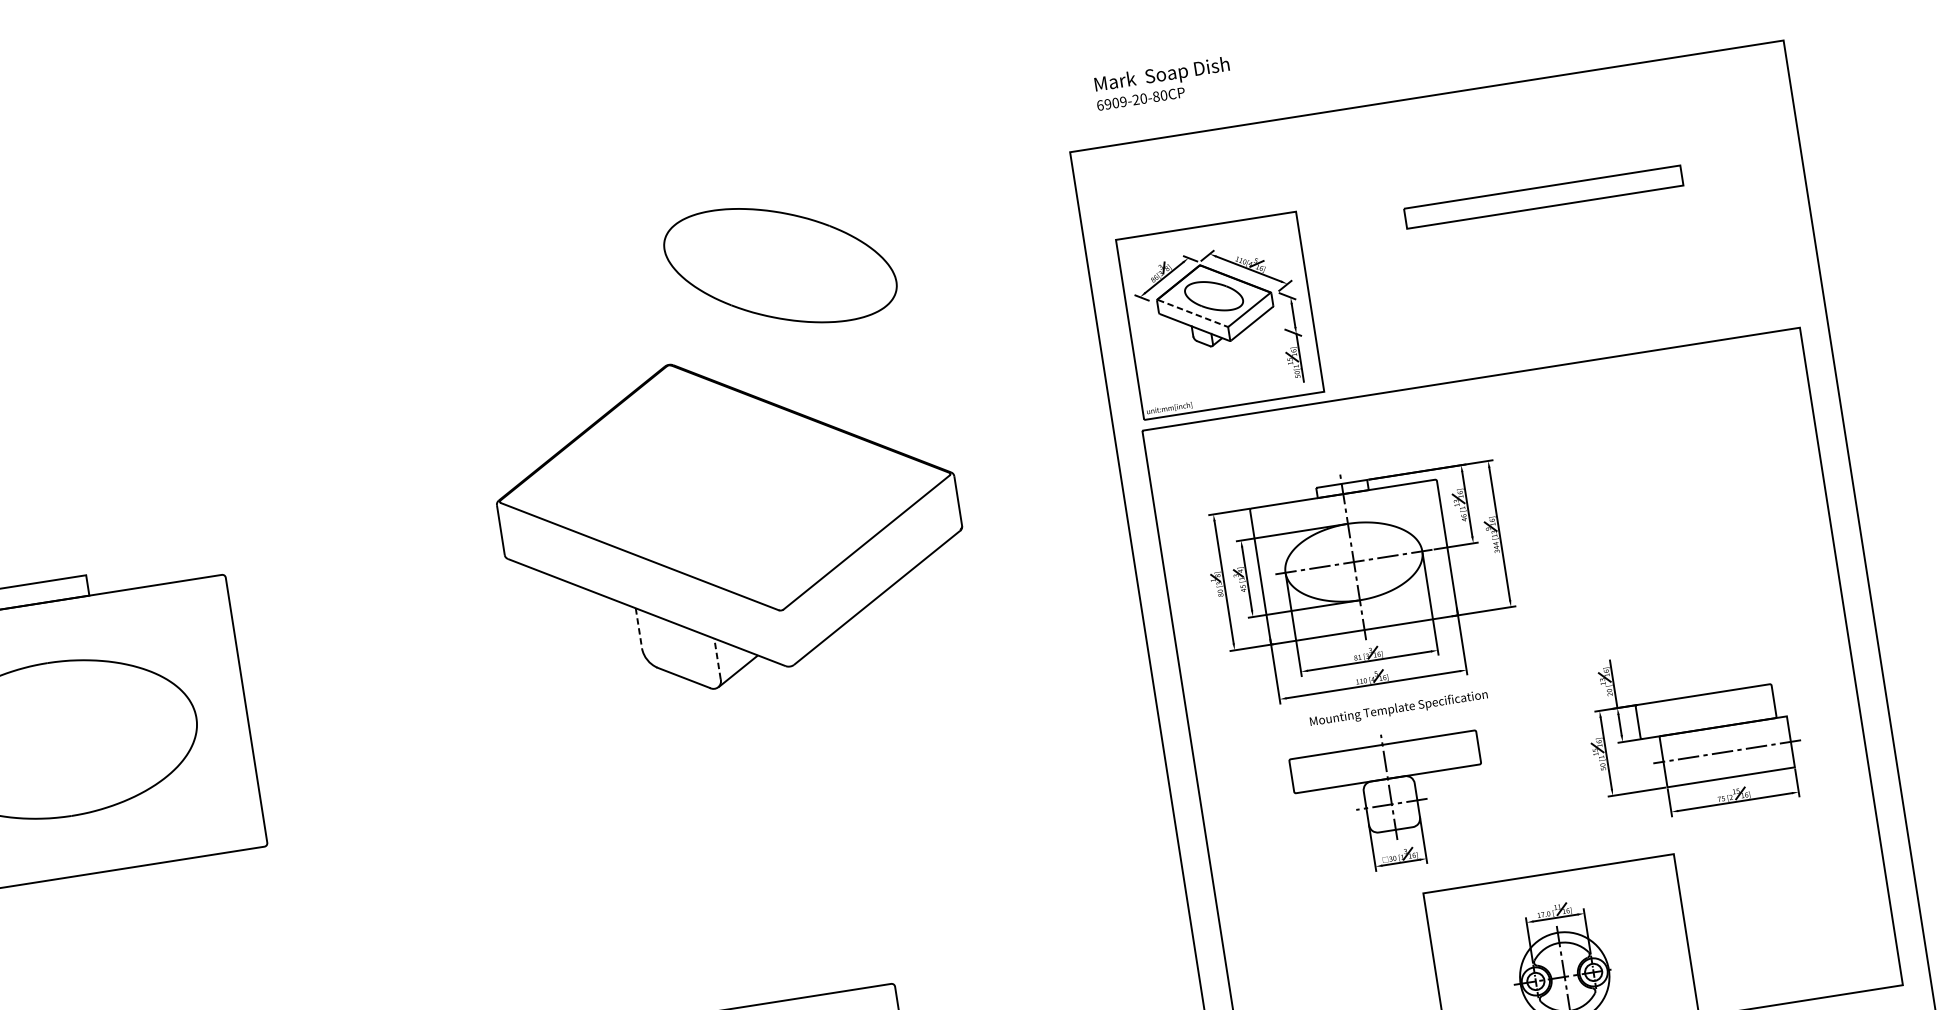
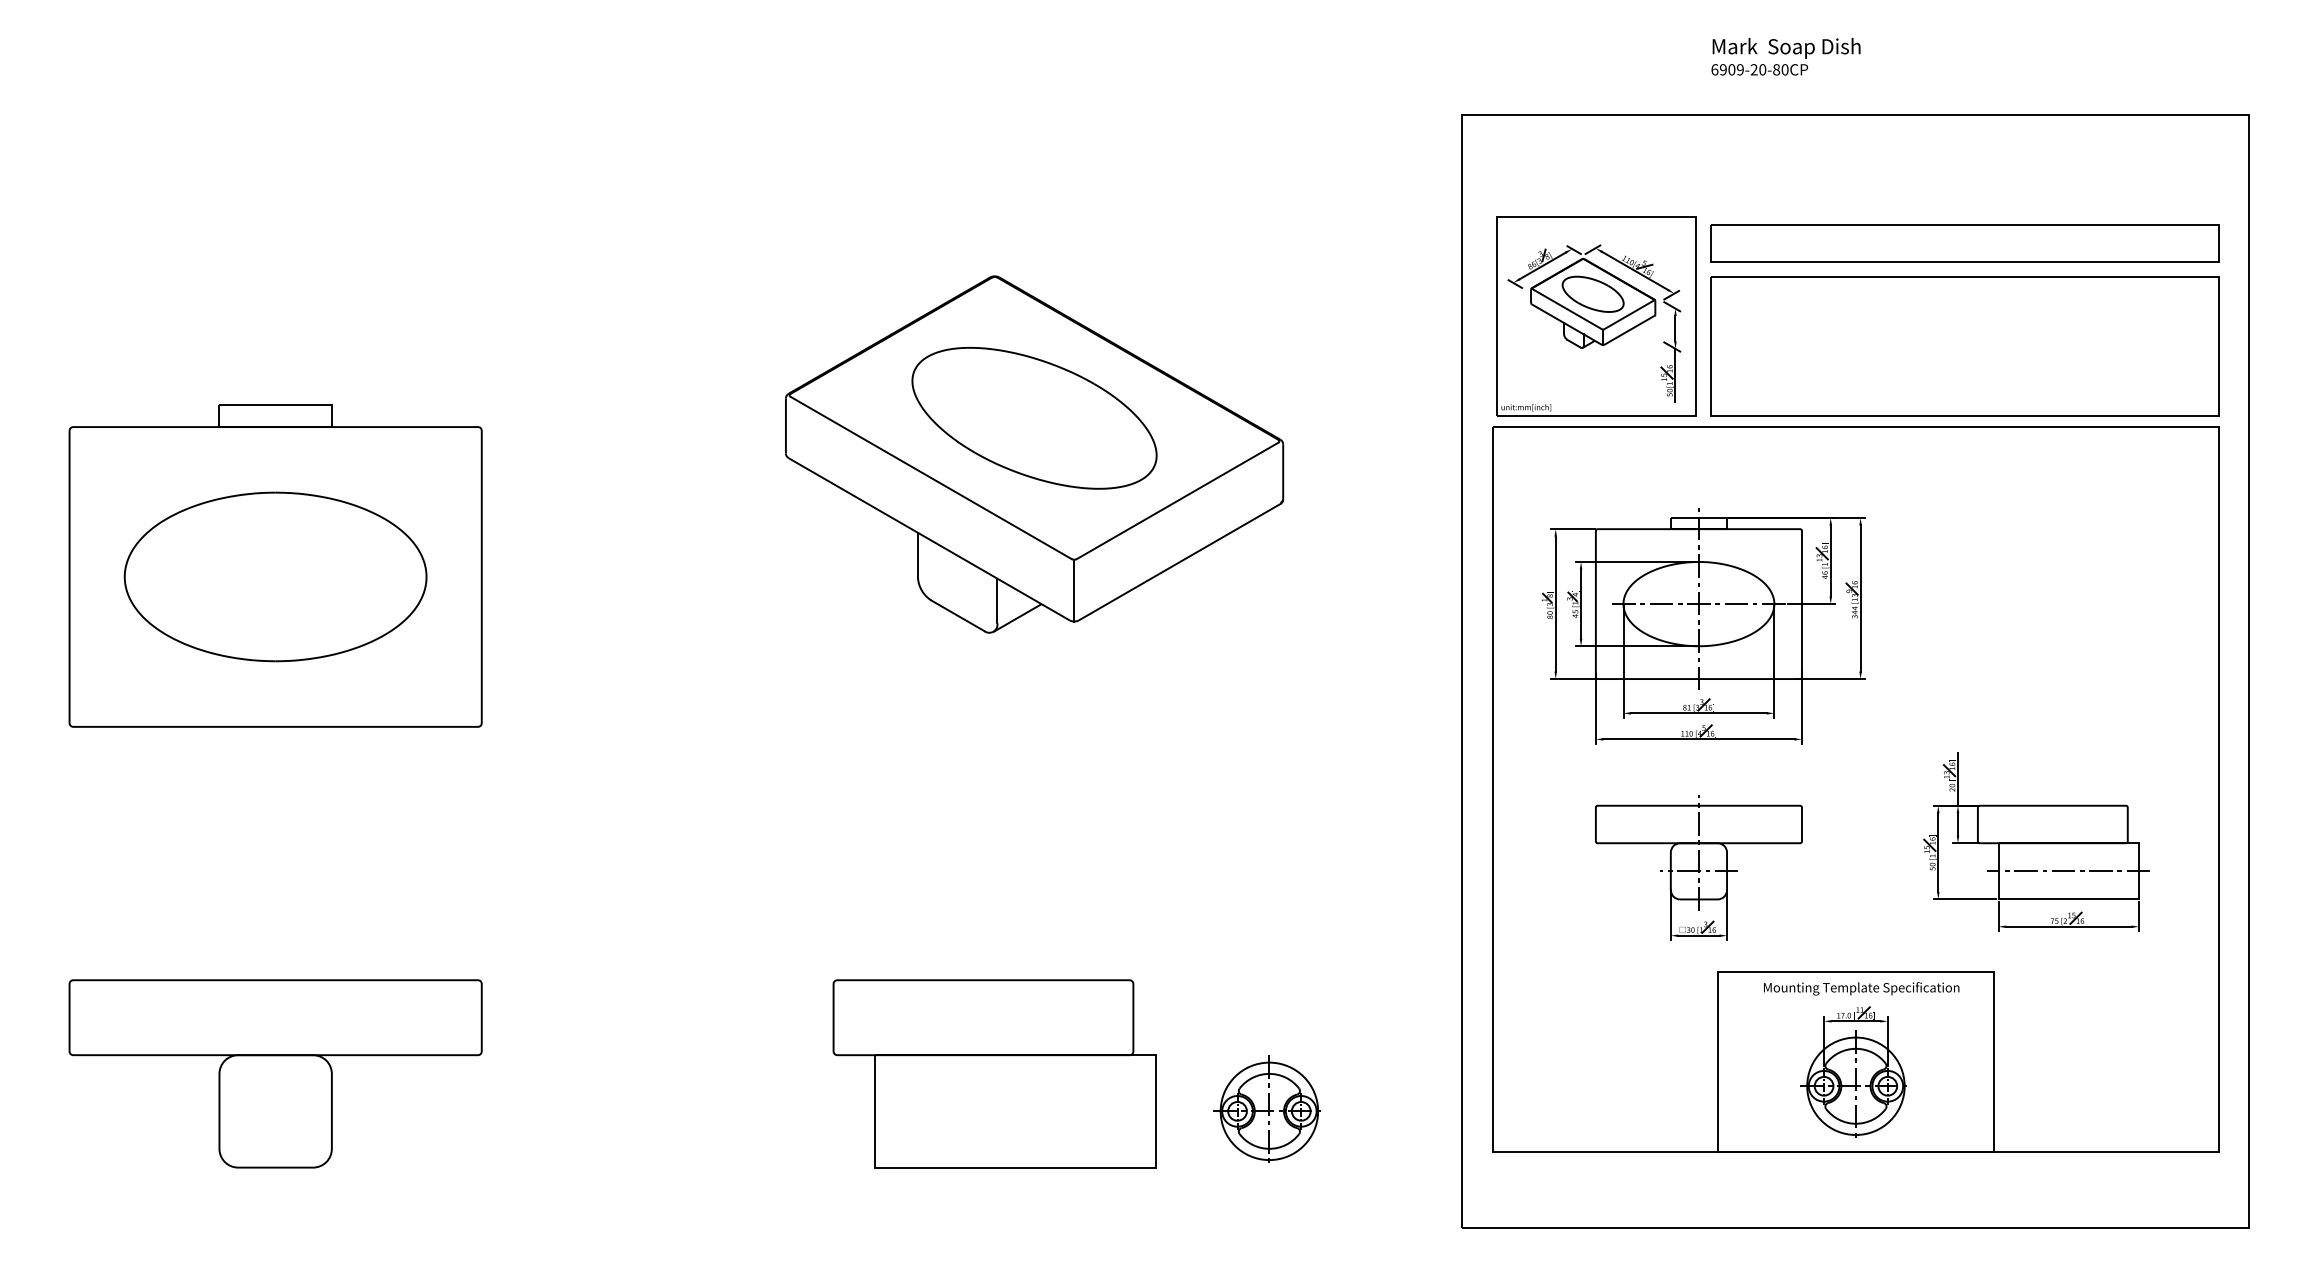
text: (1162, 83) -> (1785, 56), moved
part: (1543, 197) -> (1964, 243), size x1.67
part: (780, 265) -> (1034, 418), moved
part: (1558, 290) -> (1964, 346), added
line: (1192, 313) -> (1567, 309), dashed -> solid
line: (638, 628) -> (917, 555), dashed -> solid
line: (785, 638) -> (1074, 590), added
line: (717, 658) -> (997, 600), dashed -> solid
text: (1398, 708) -> (1861, 988), moved

